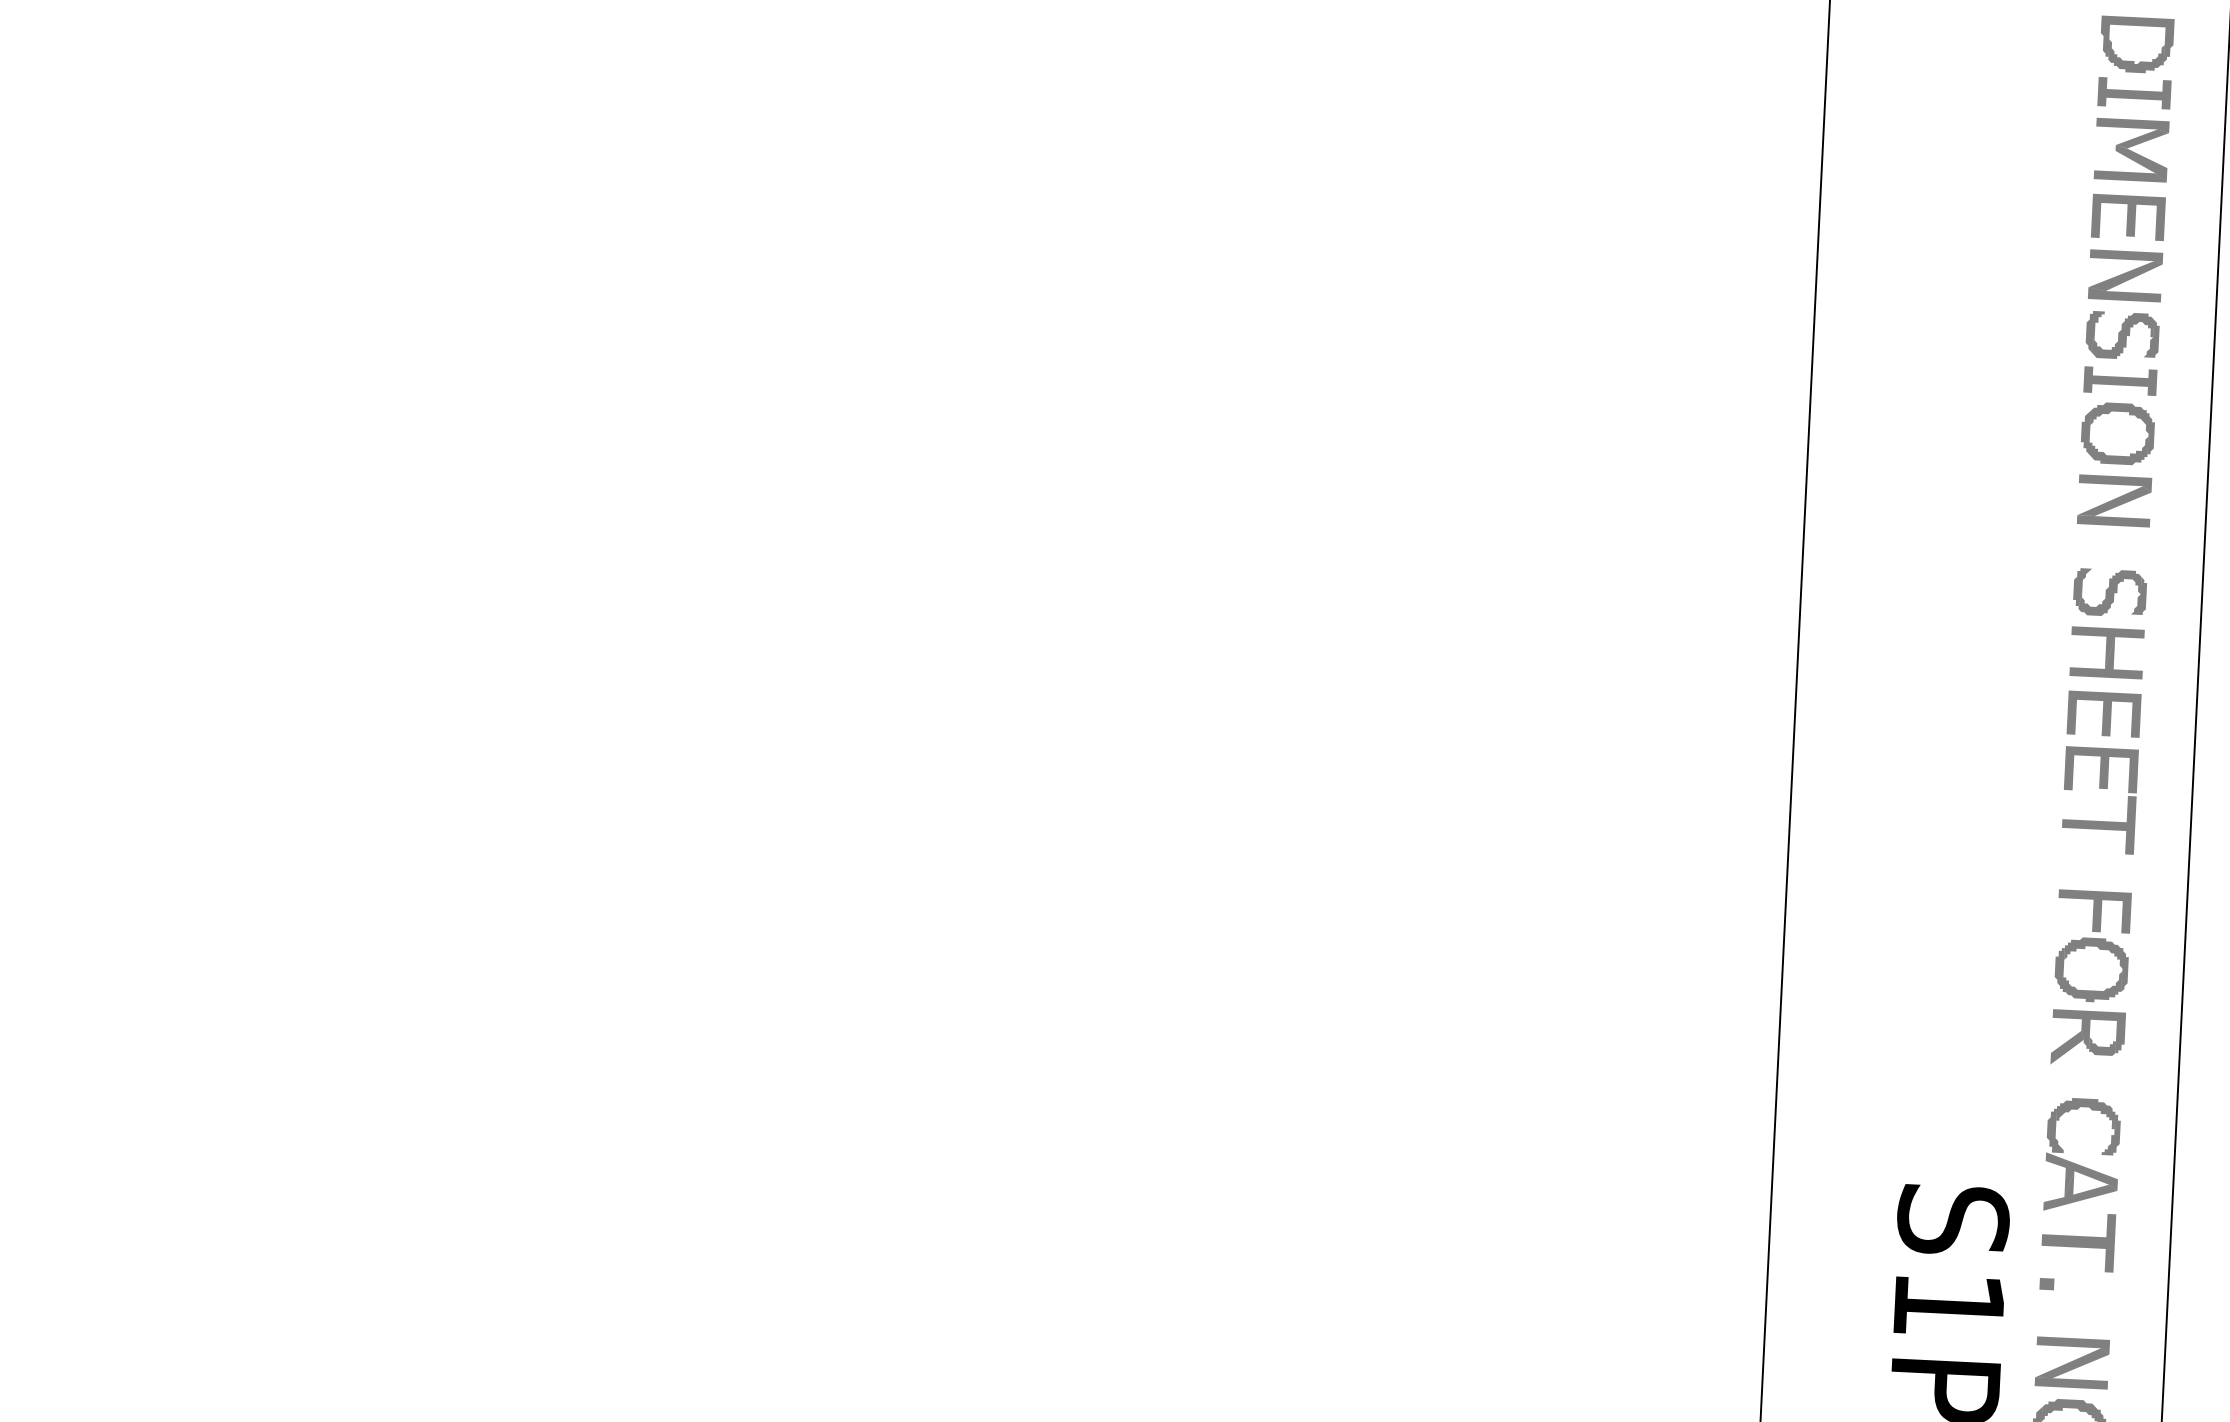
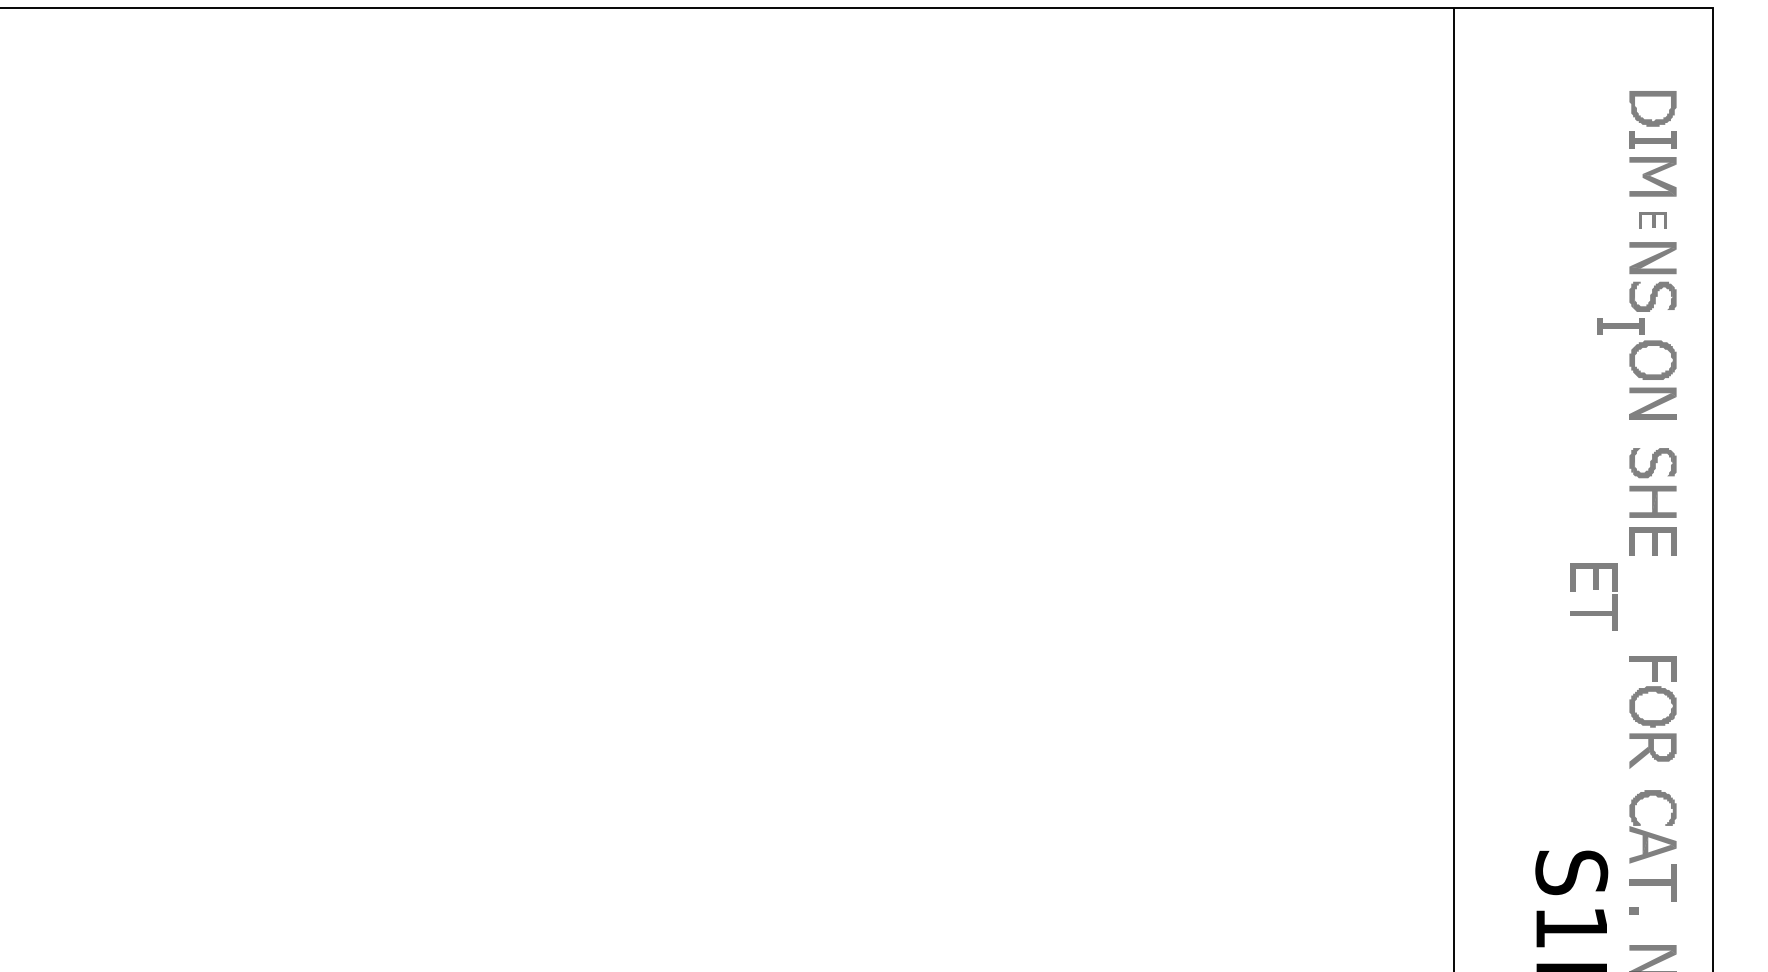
part: (2127, 217) -> (1652, 220), size x0.6
part: (2119, 381) -> (1620, 326), moved
part: (2099, 788) -> (1593, 589), moved

